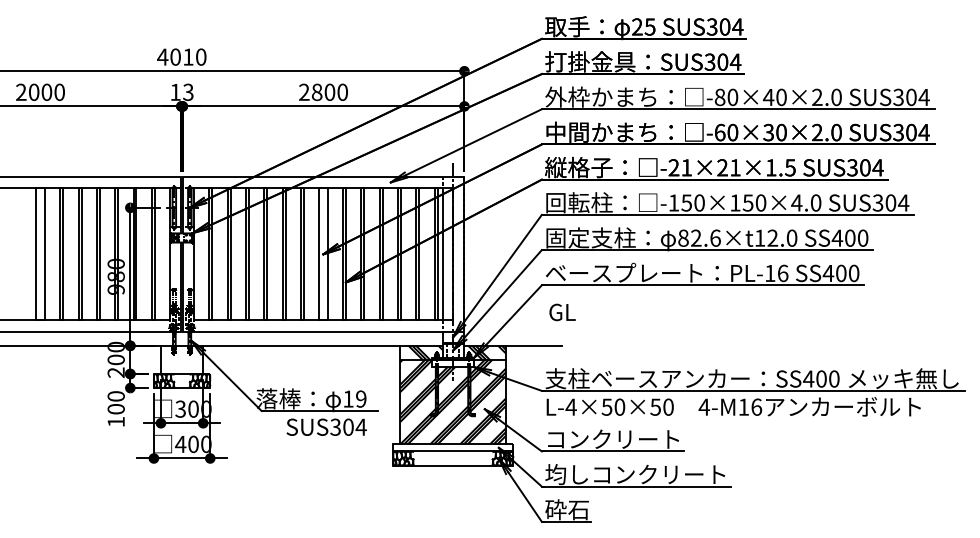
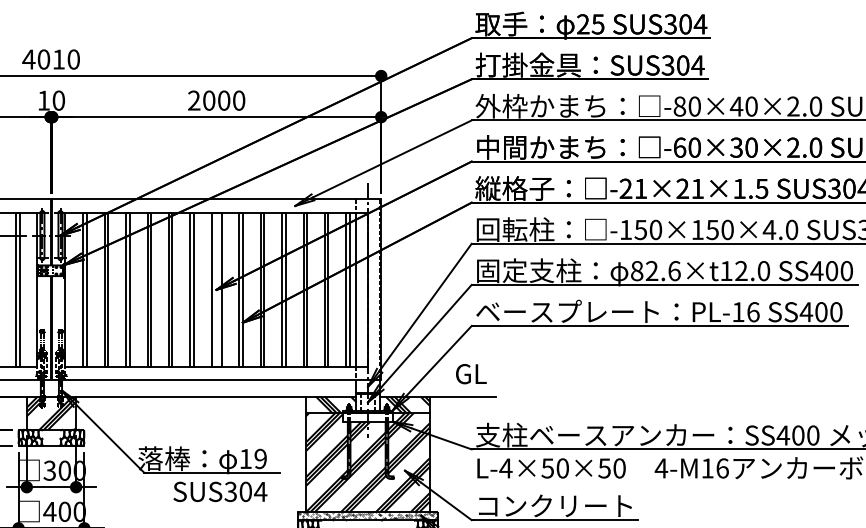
text: (188, 91) -> (58, 99), 13 -> 10
text: (316, 92) -> (208, 100), 2800 -> 2000
text: (562, 312) -> (471, 374), moved
hatch: (181, 359) -> (50, 412), added
hatch: (452, 447) -> (367, 515), added

